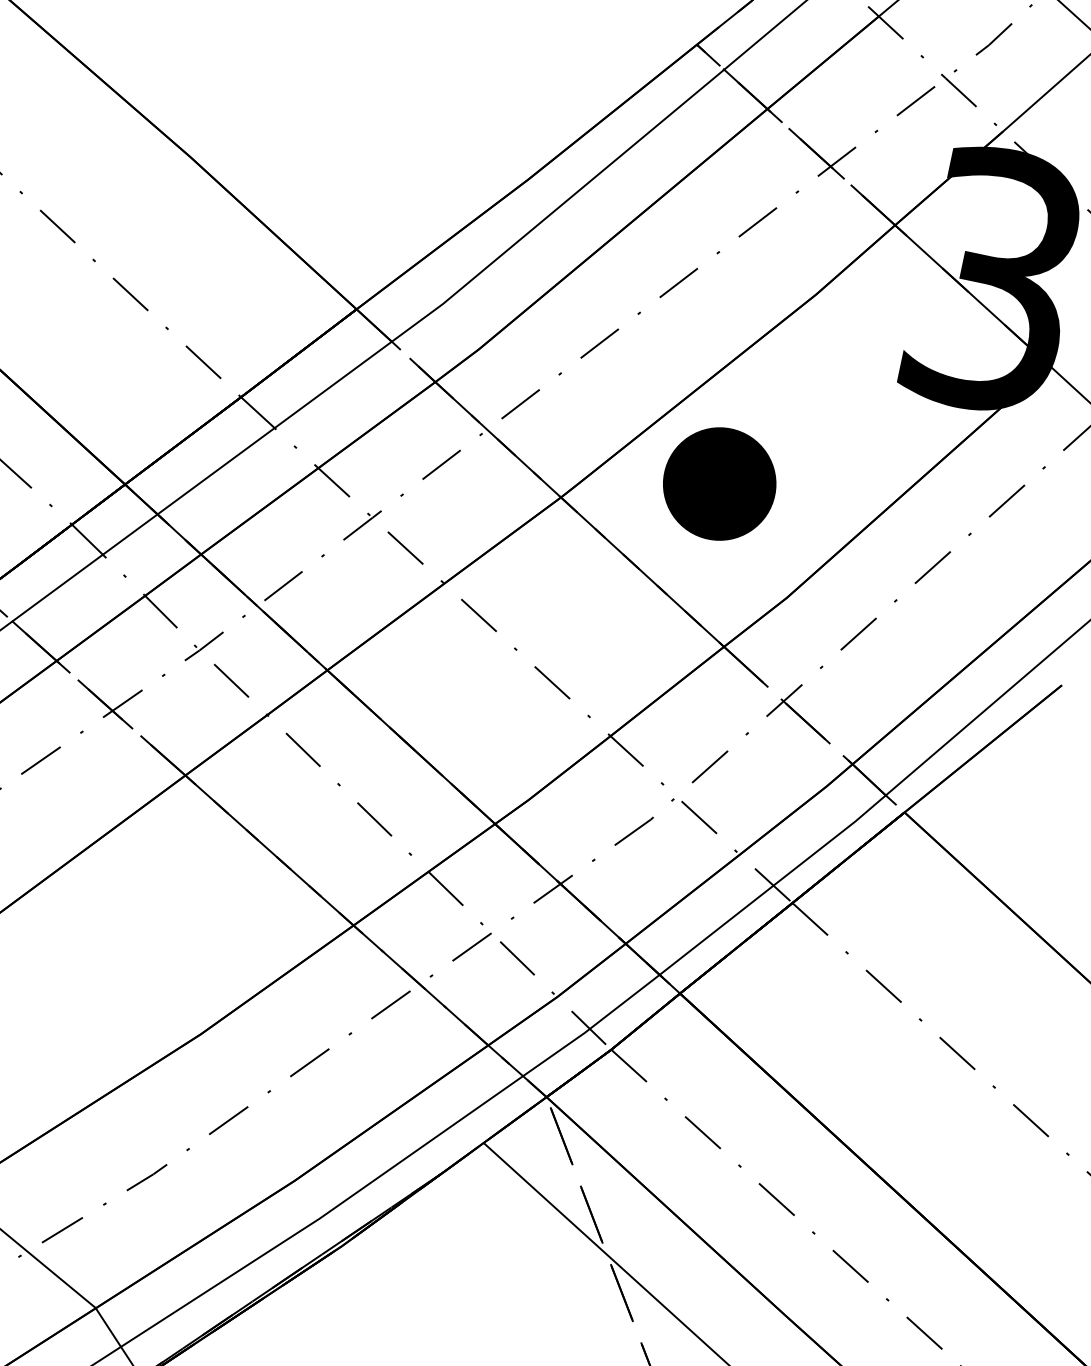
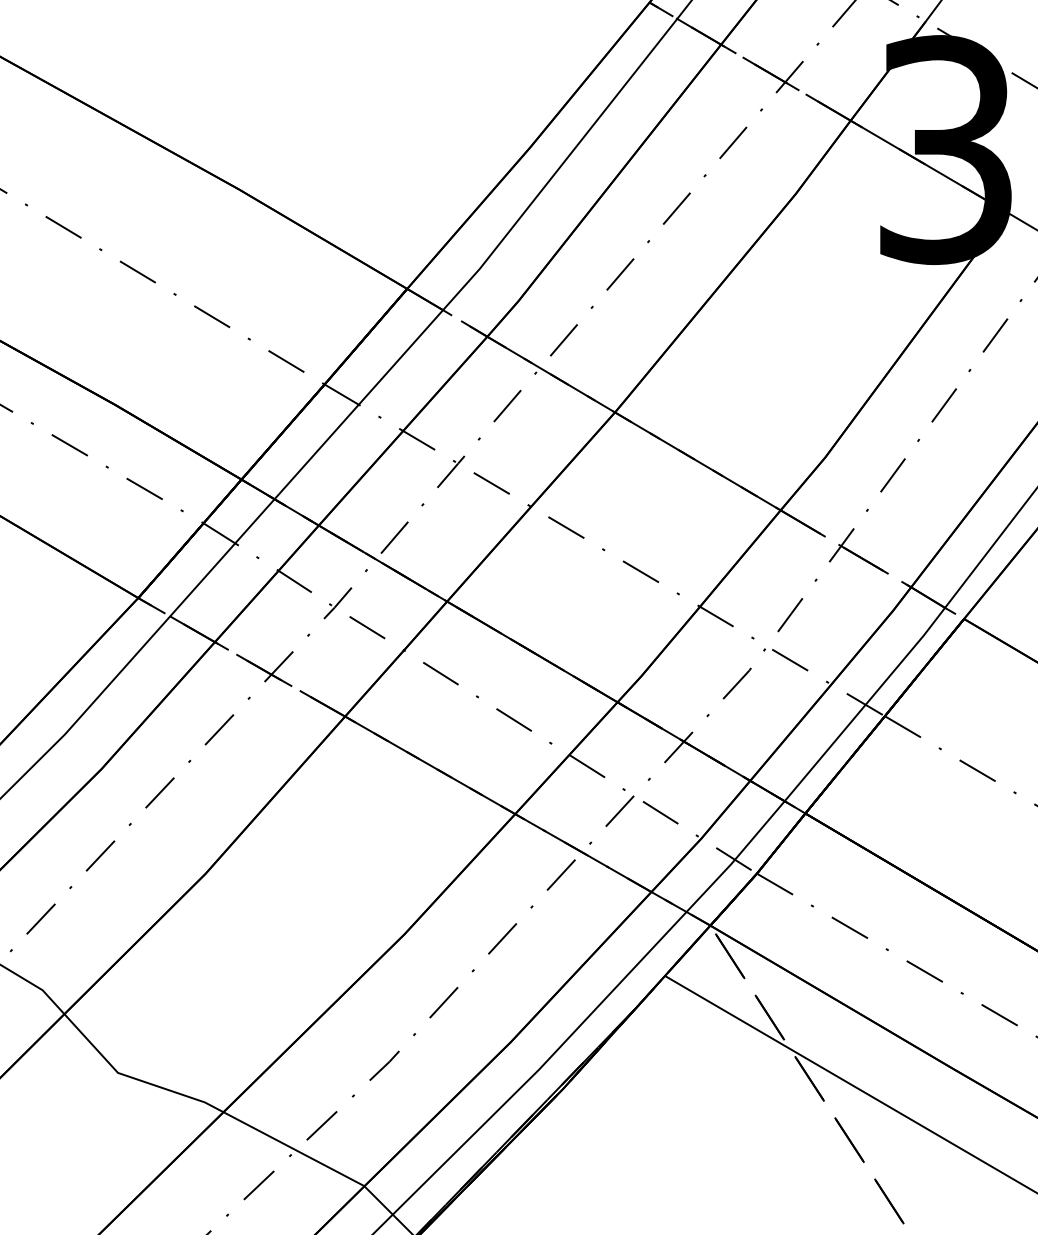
part: (719, 483) -> (747, 372), removed

